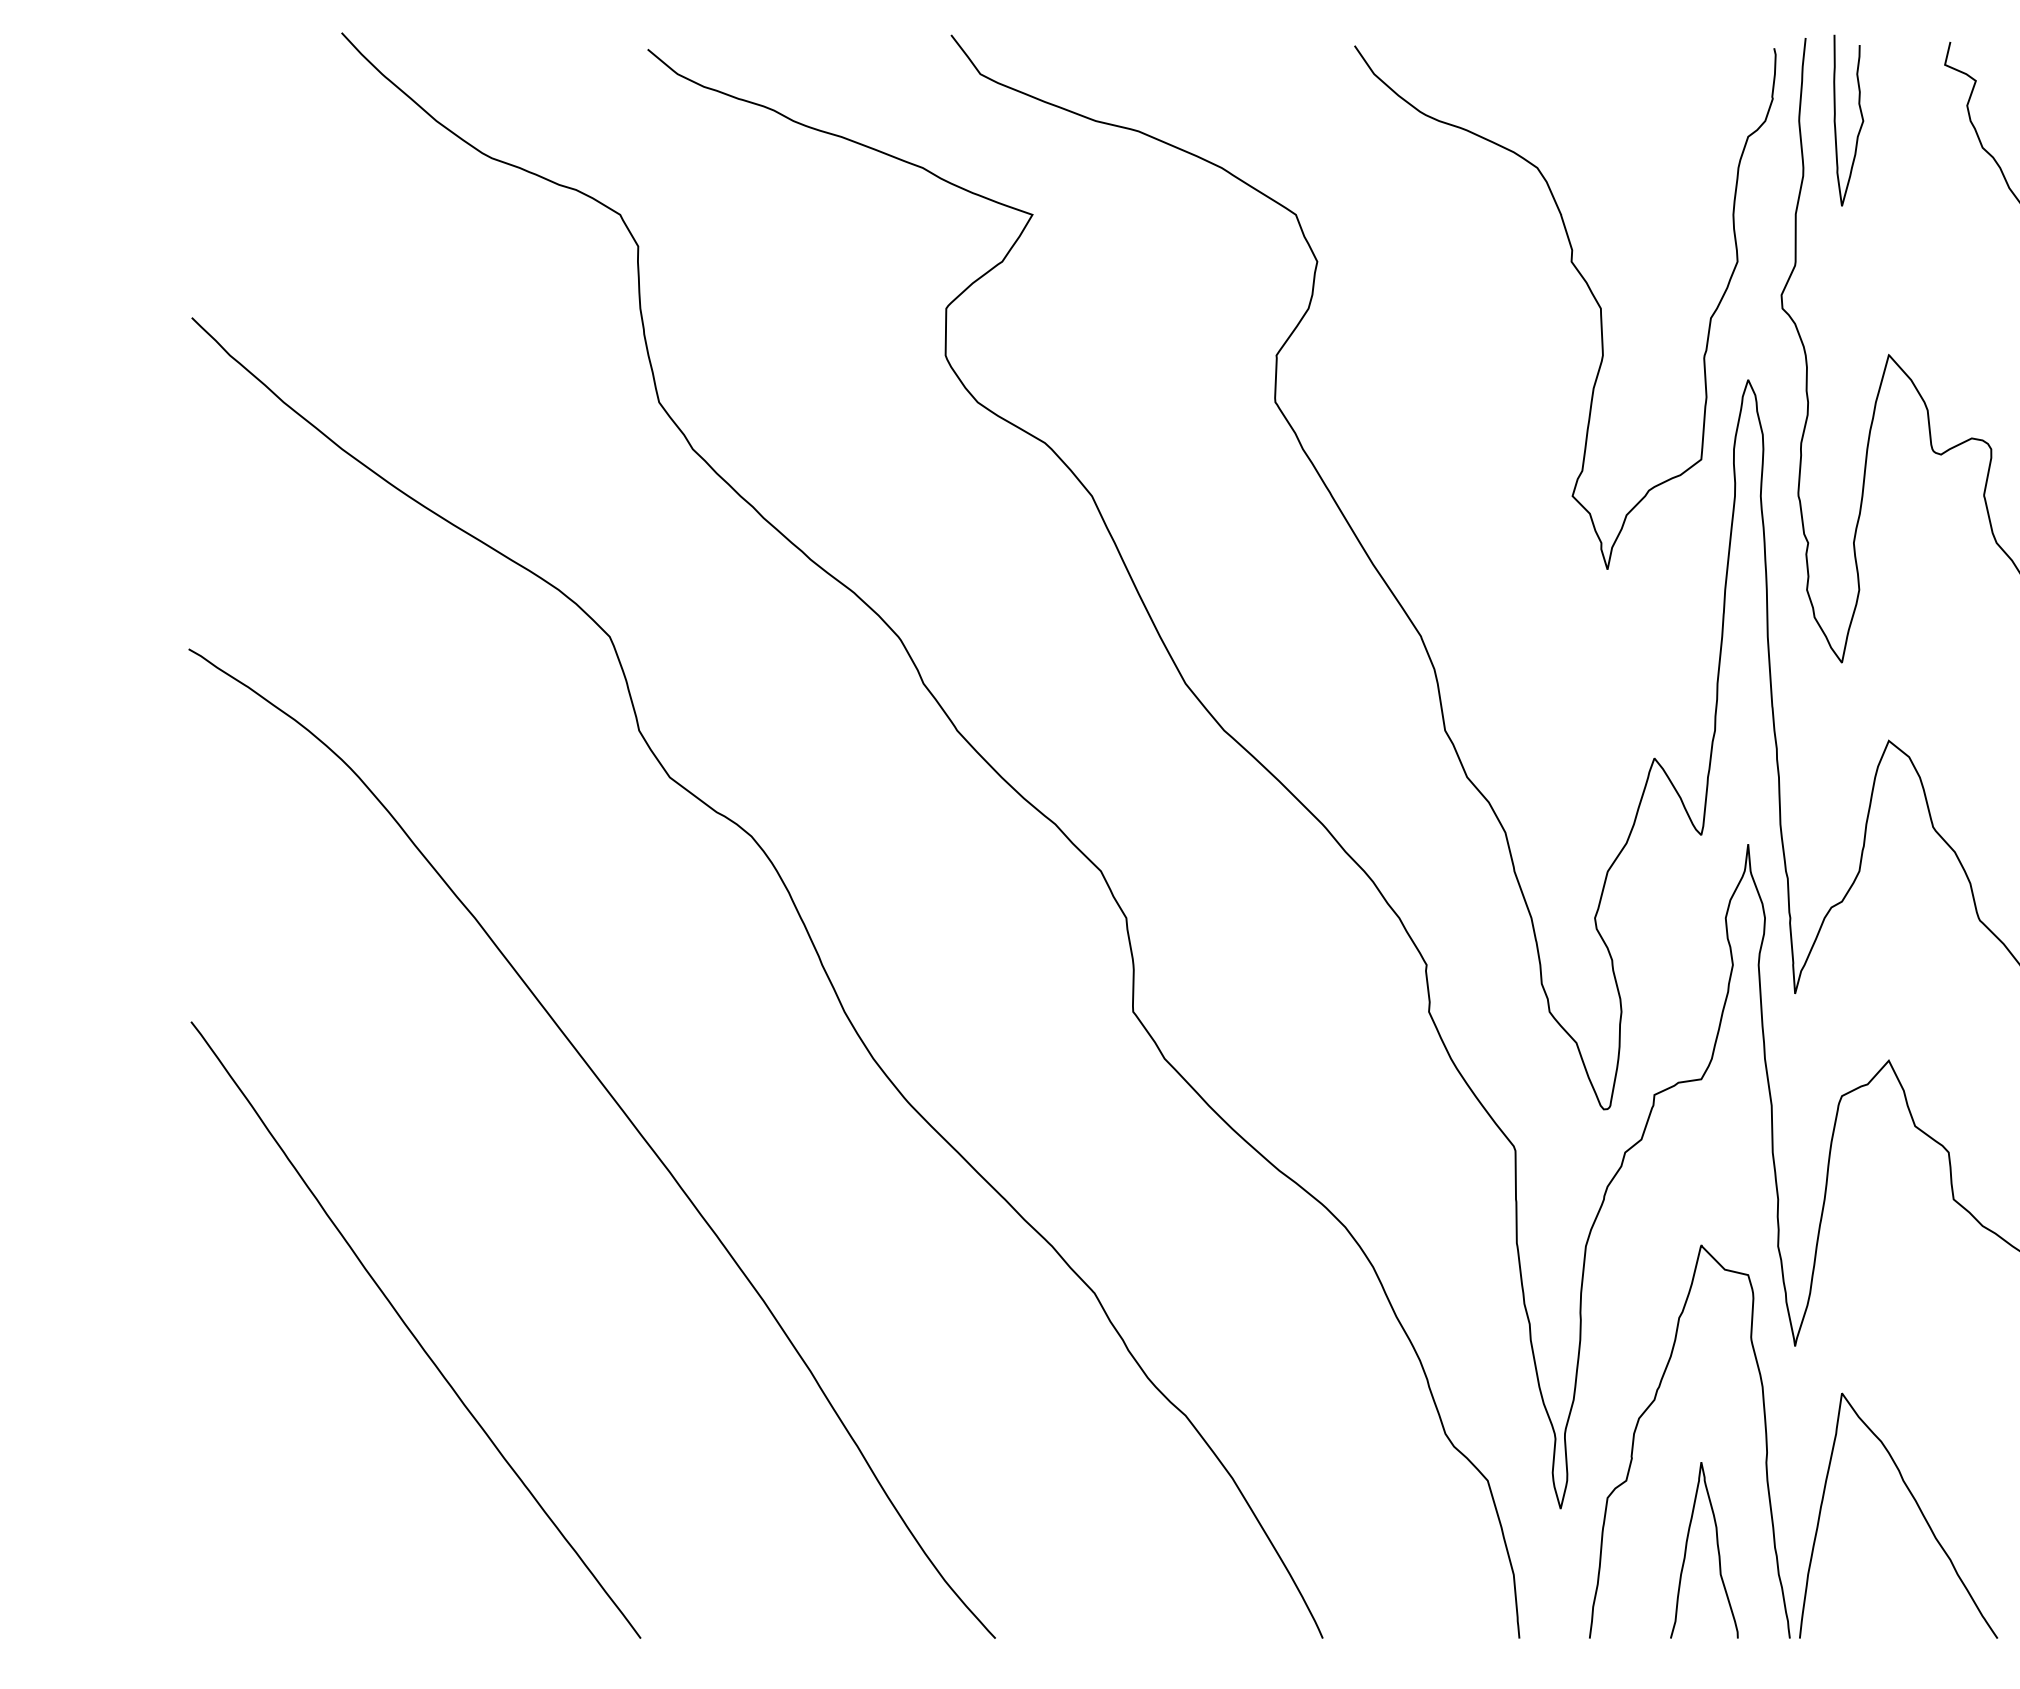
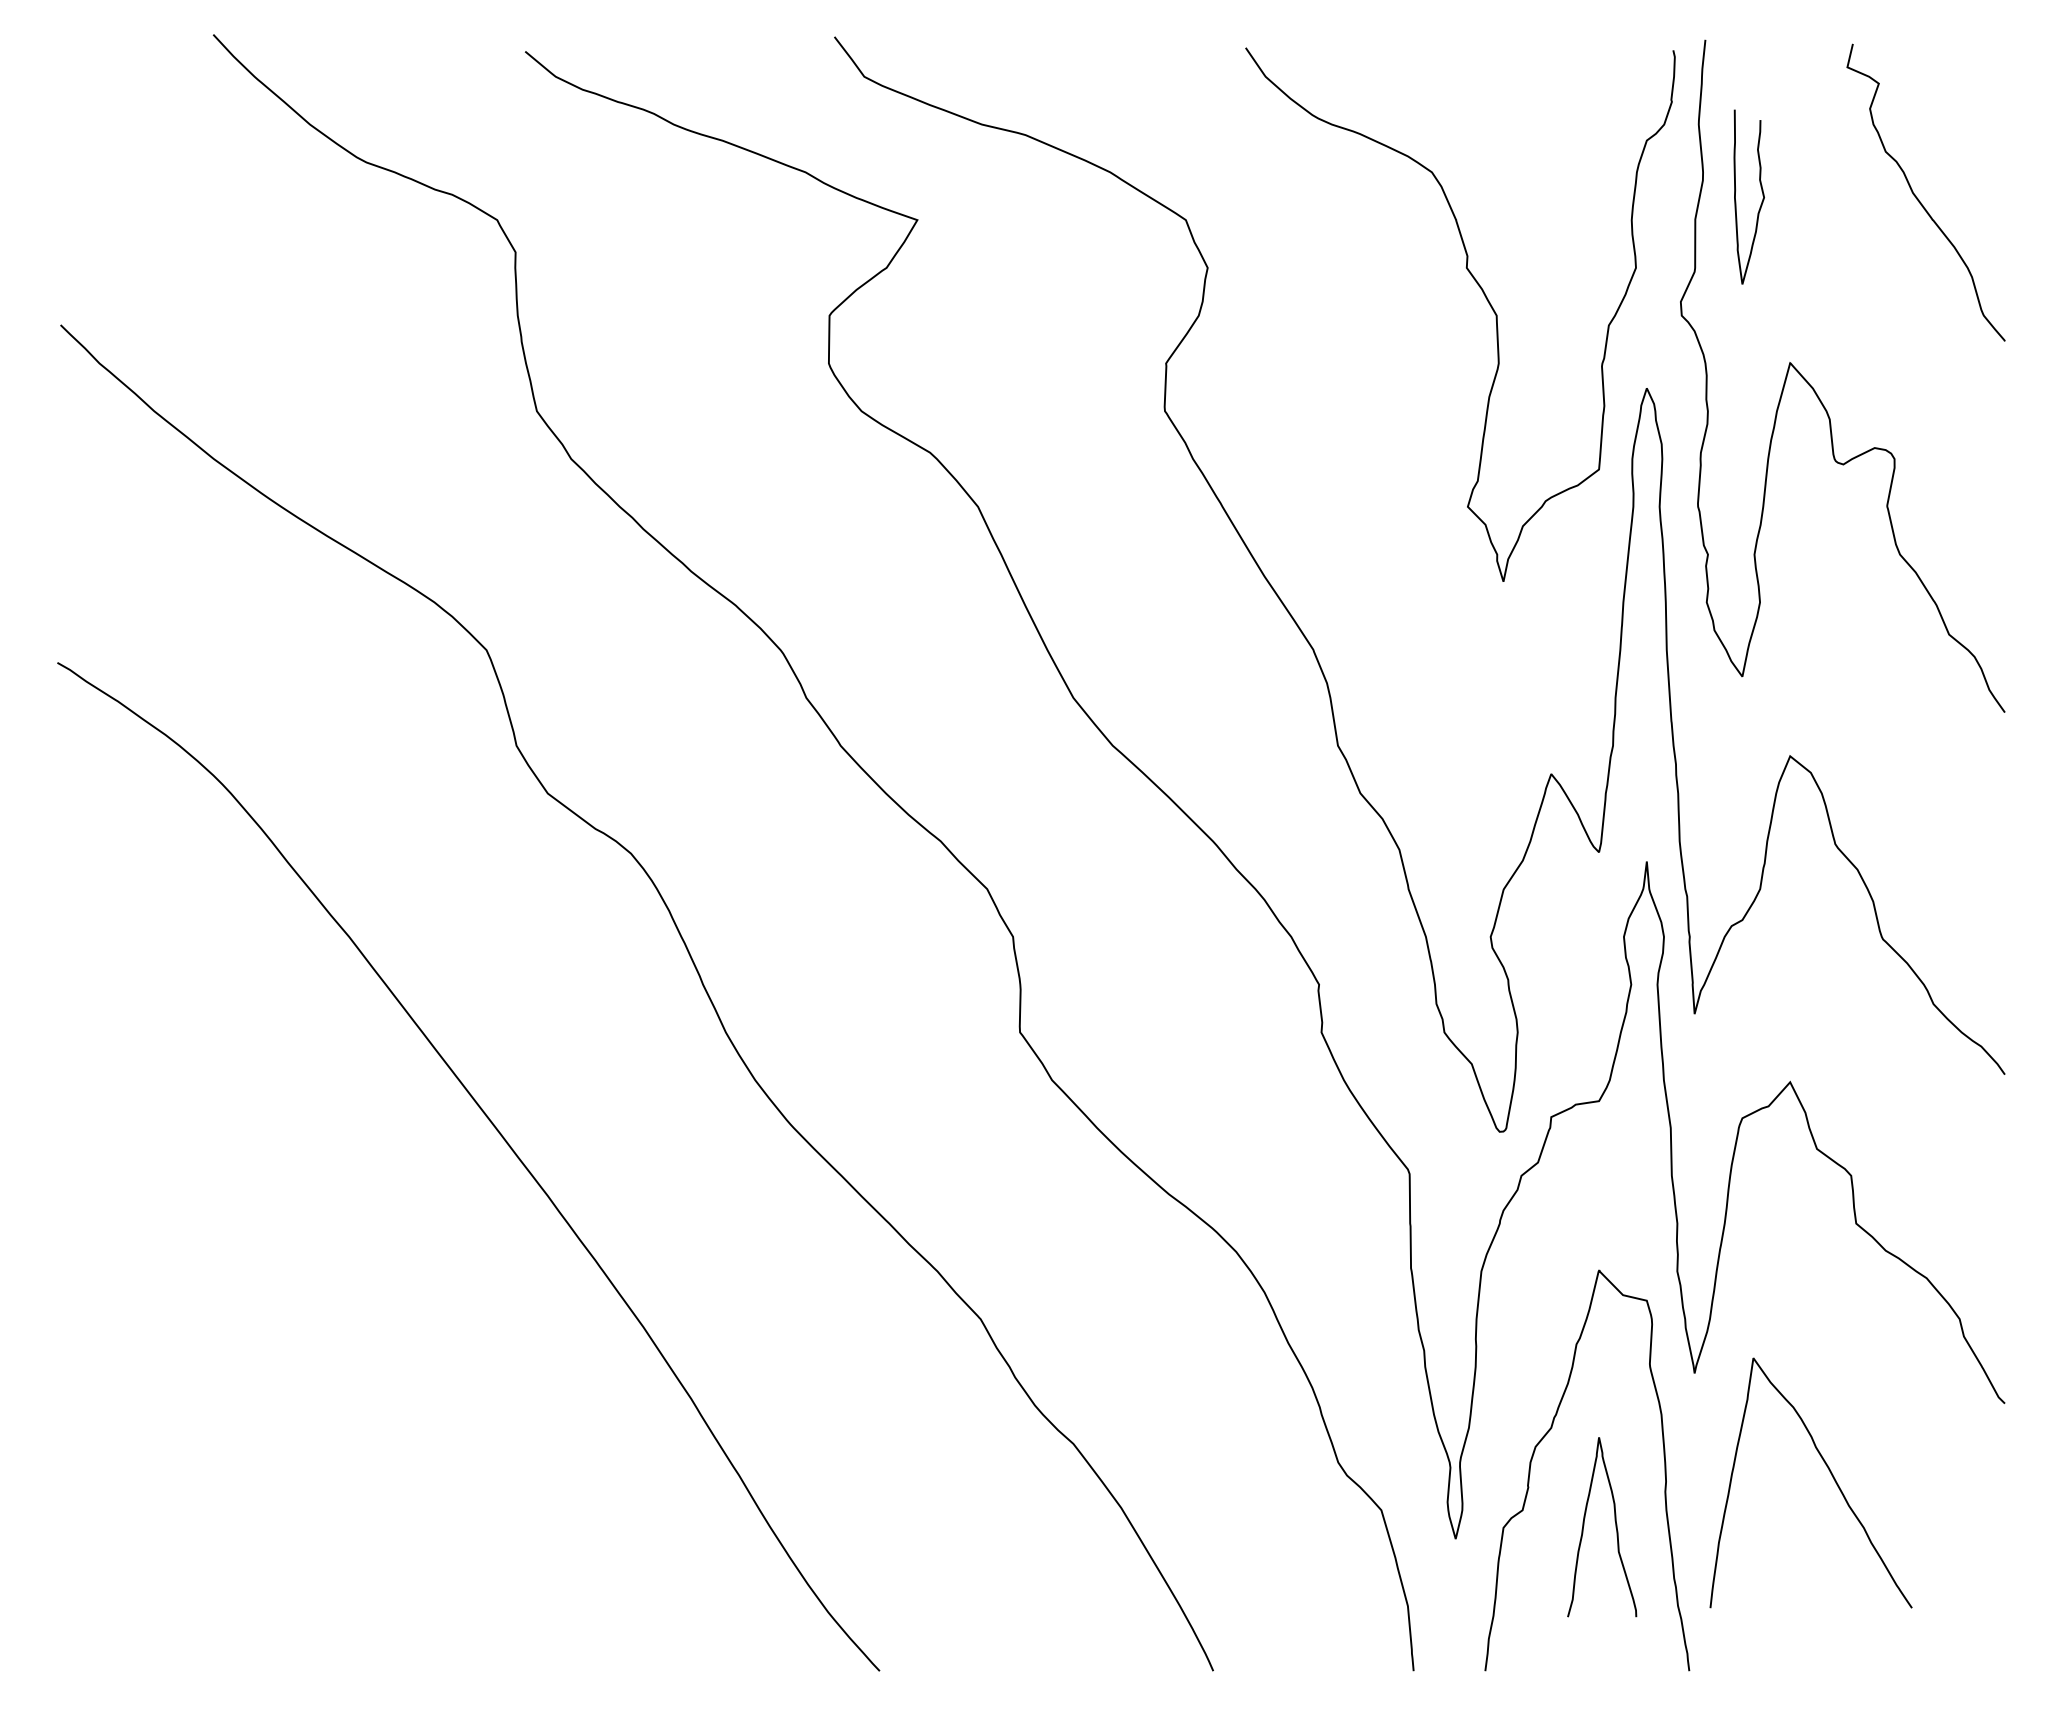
curve: (1835, 120) -> (1735, 196), moved
curve: (411, 1330) -> (284, 1357), removed
curve: (1915, 1503) -> (1828, 1470), moved
curve: (1717, 1550) -> (1615, 1527), moved

